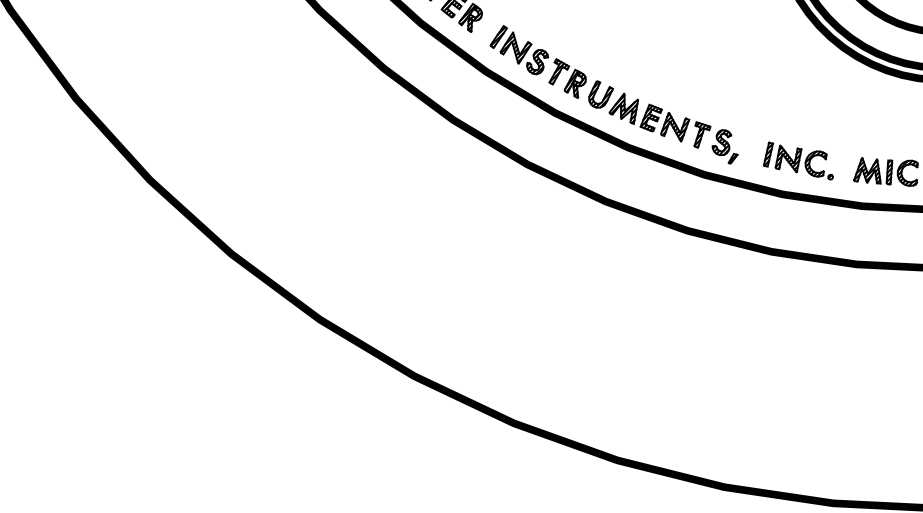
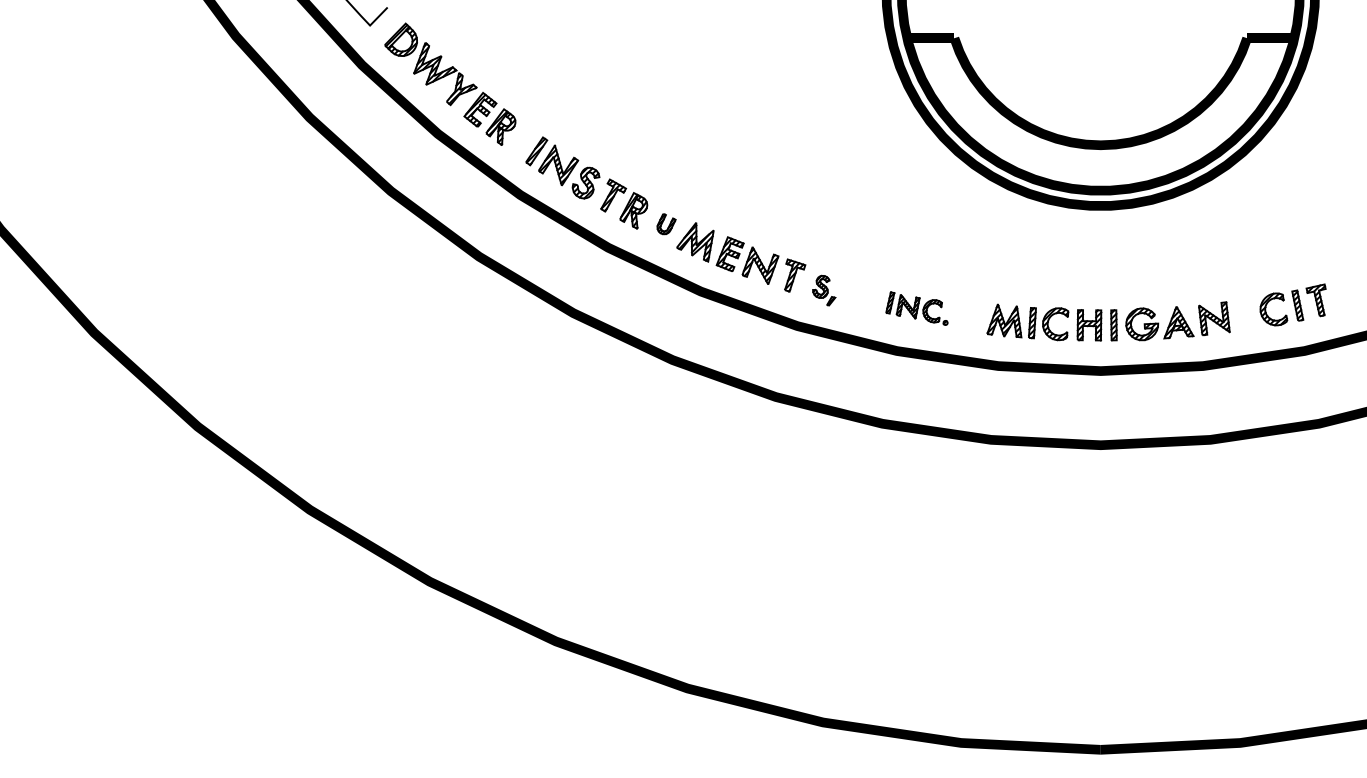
part: (601, 93) -> (666, 223), size x0.6
part: (725, 146) -> (824, 290), size x0.7
part: (798, 160) -> (916, 308), size x0.7

